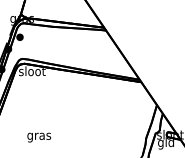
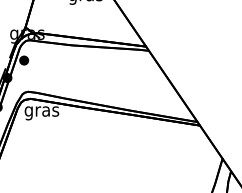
text: (32, 72) -> (42, 111), sloot -> gras

